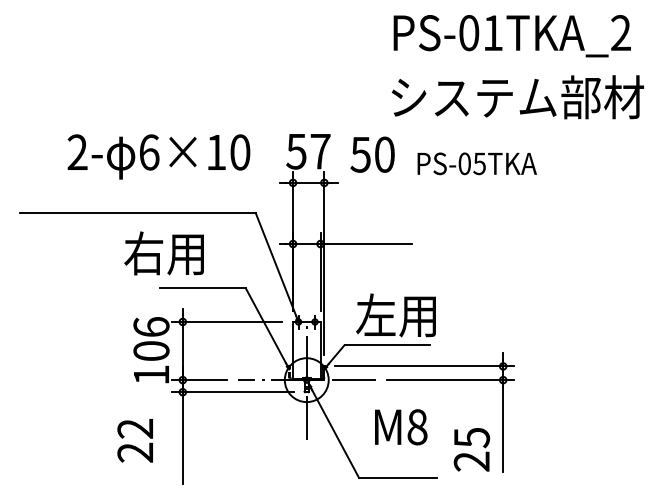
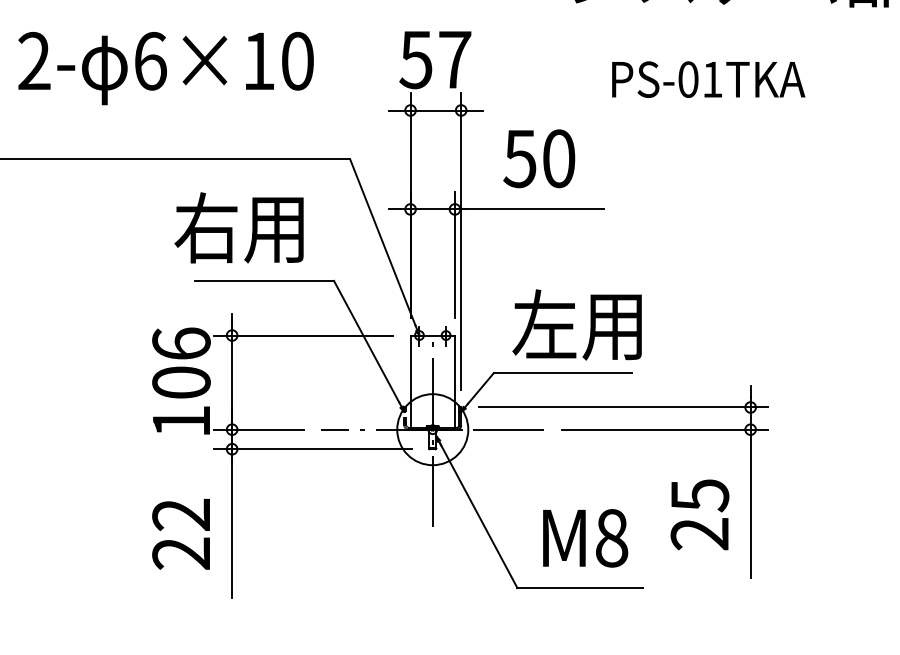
text: (372, 154) -> (539, 158), moved
text: (158, 156) -> (165, 67), moved
text: (479, 163) -> (712, 79), PS-05TKA -> PS-01TKA
text: (163, 253) -> (238, 227), moved
text: (401, 427) -> (586, 538), moved
text: (134, 440) -> (179, 533), moved
text: (471, 449) -> (699, 514), moved

